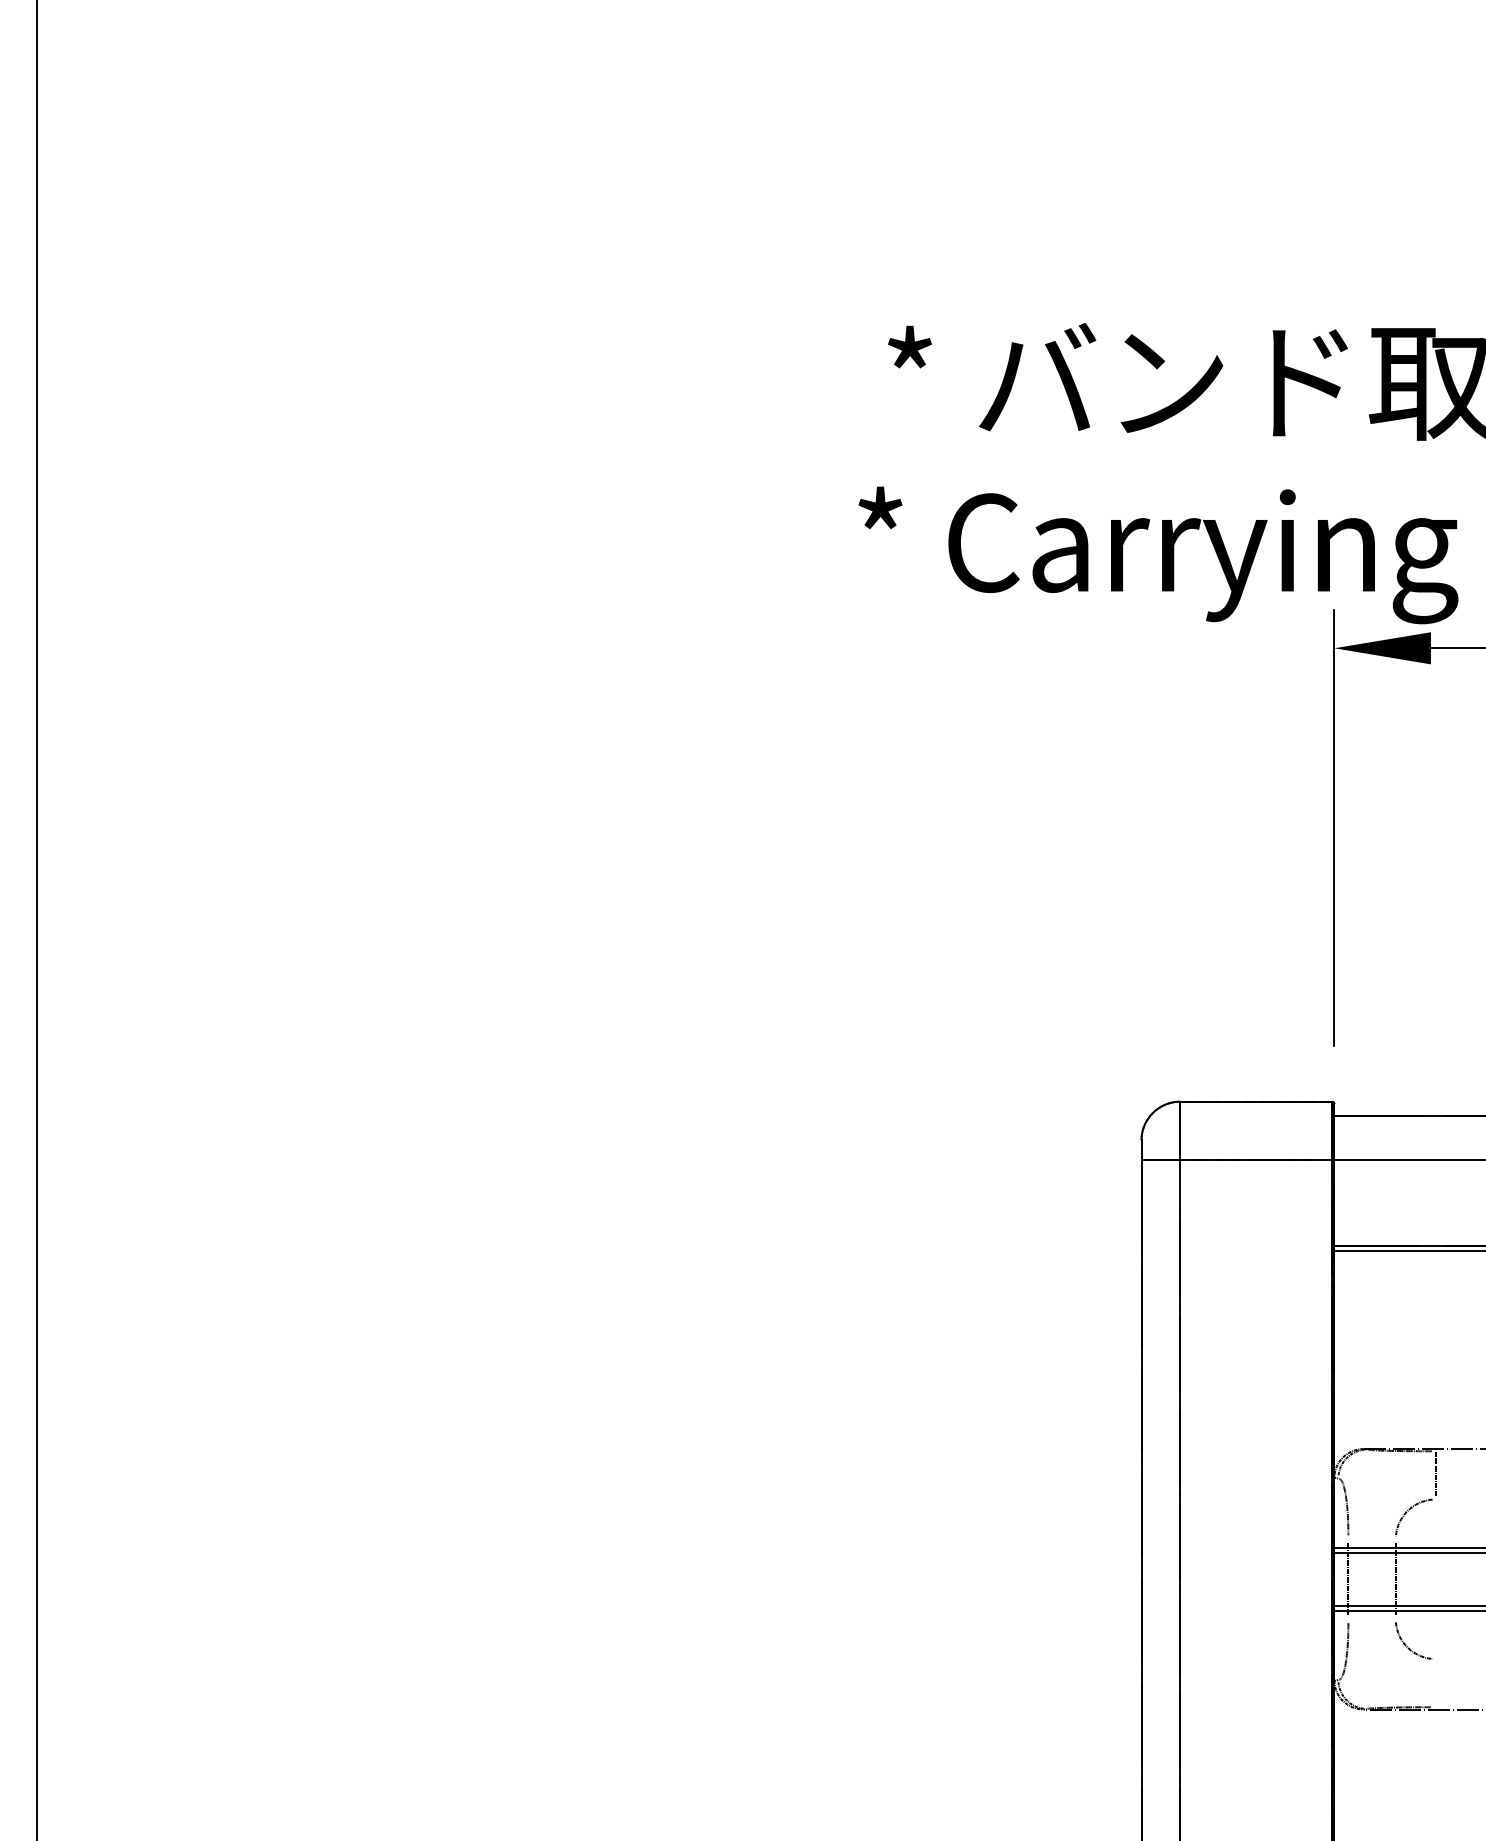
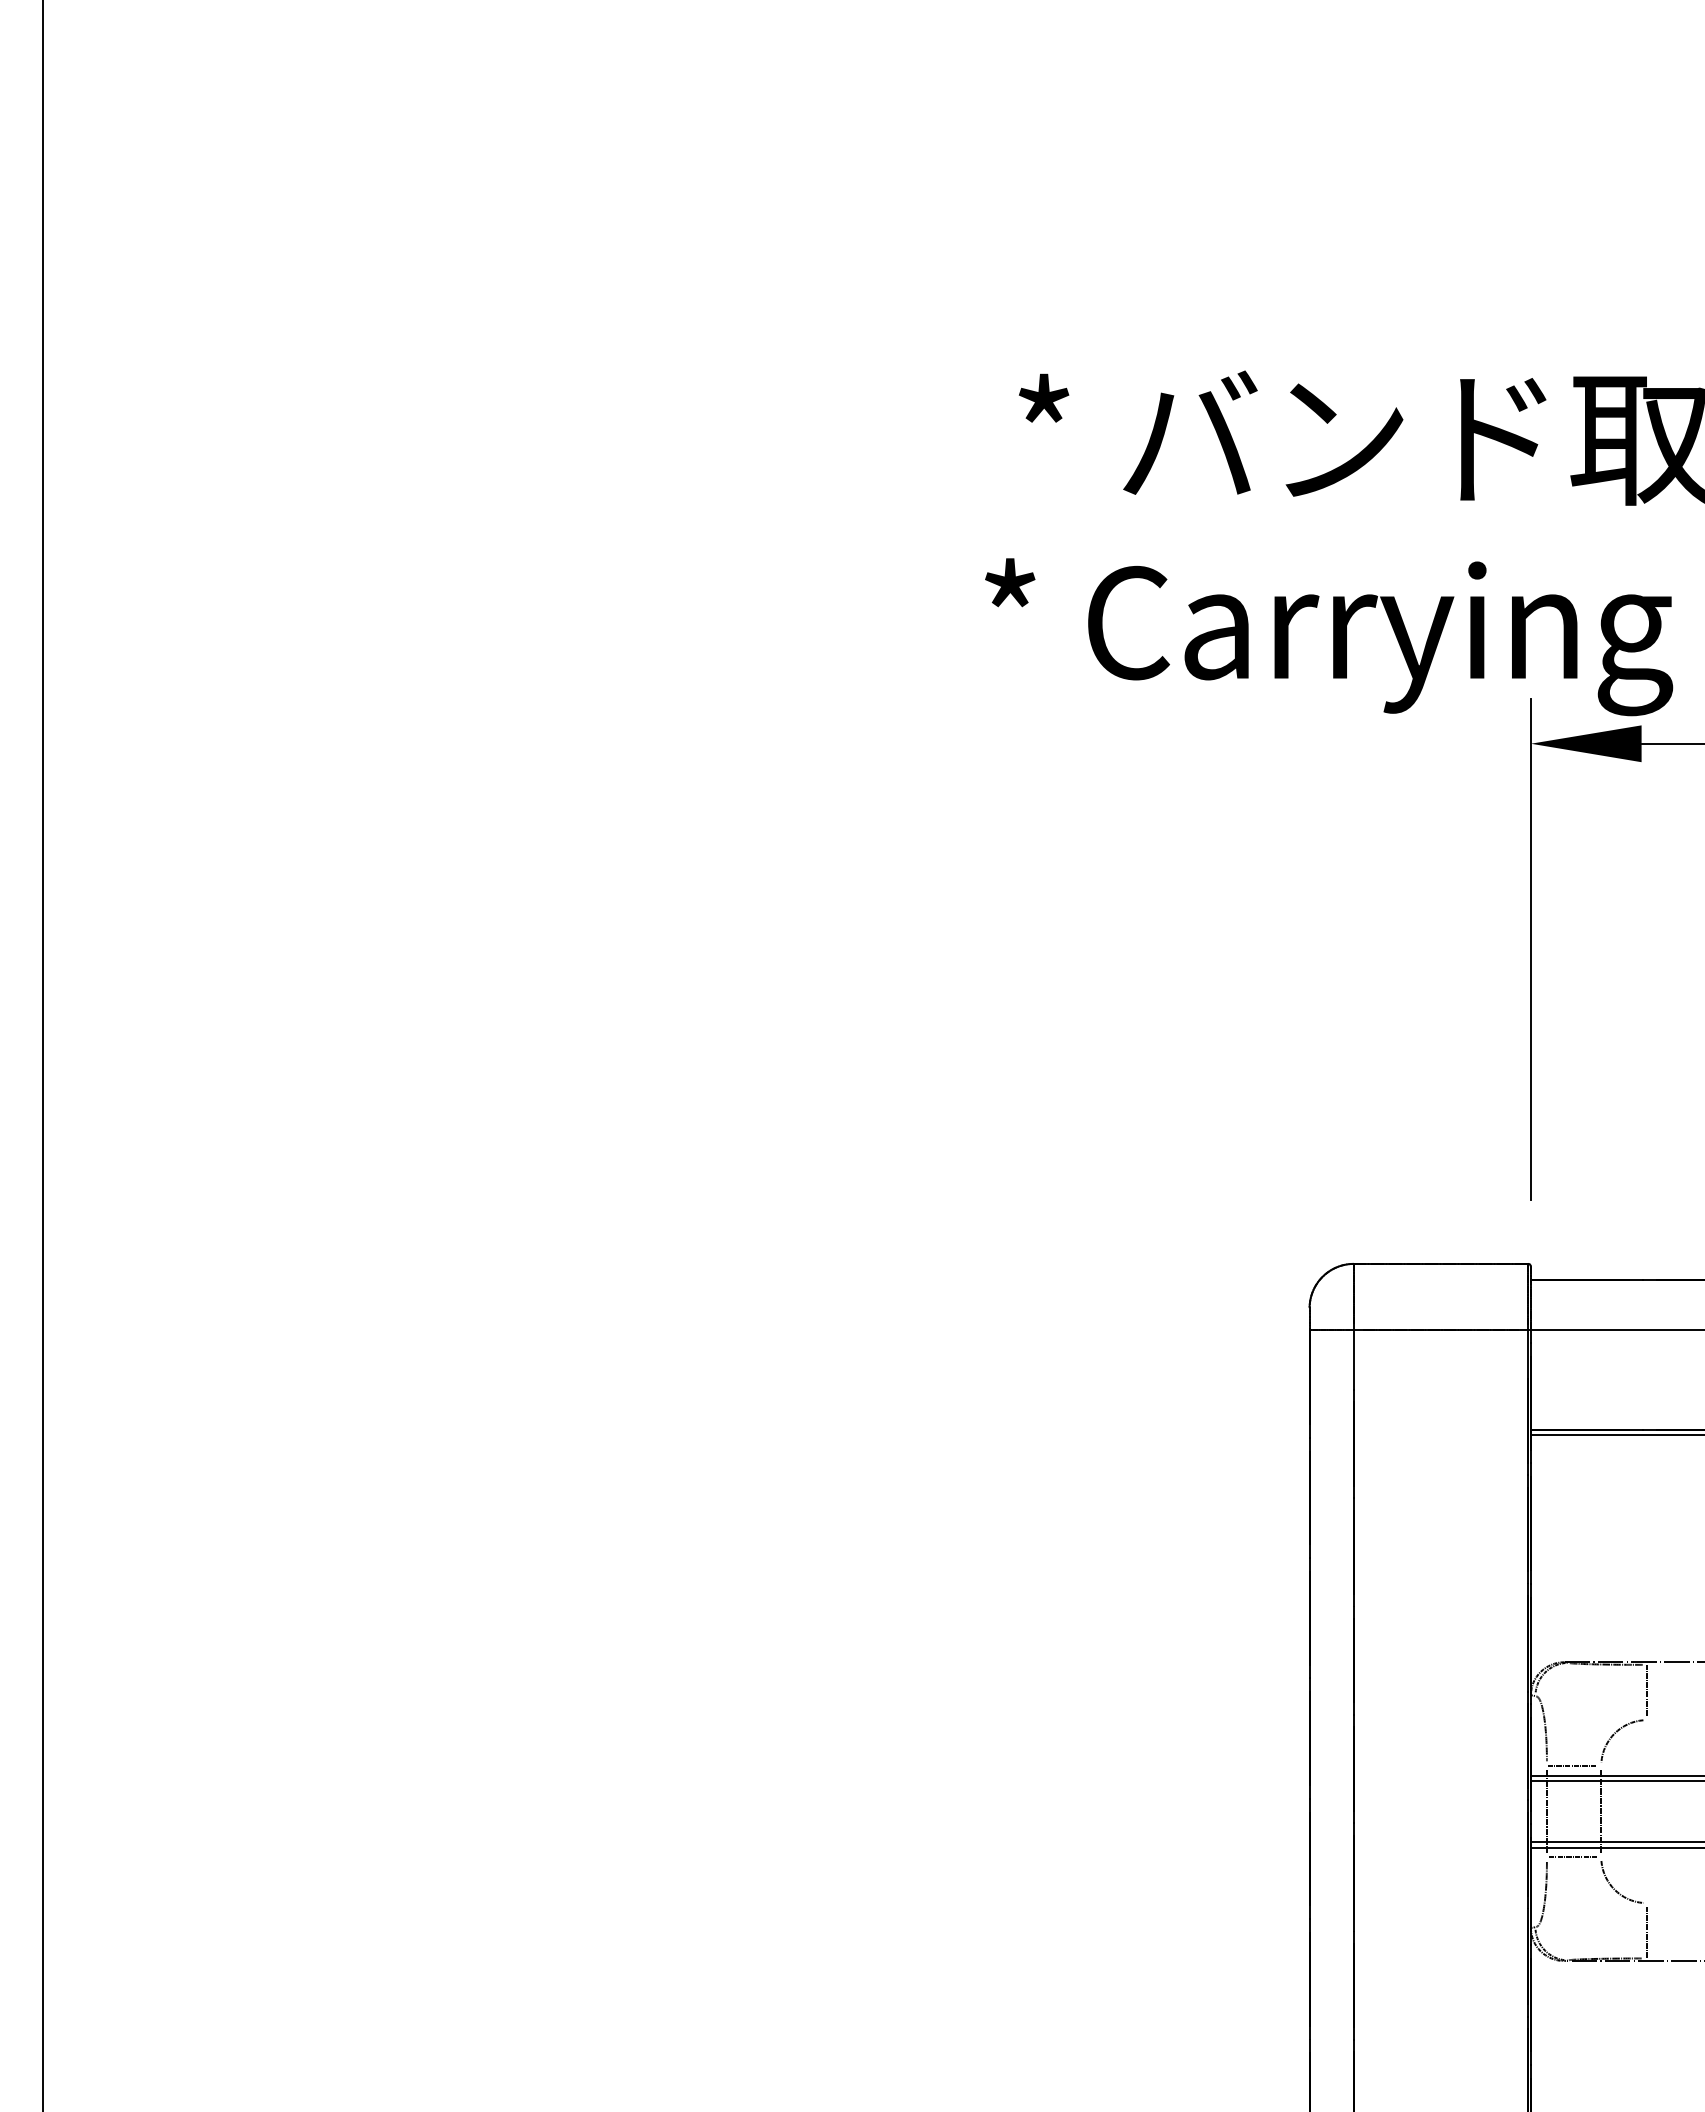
line: (1370, 1539) -> (1572, 1765), added
line: (1370, 1619) -> (1572, 1857), added
line: (1435, 1684) -> (1646, 1932), added

